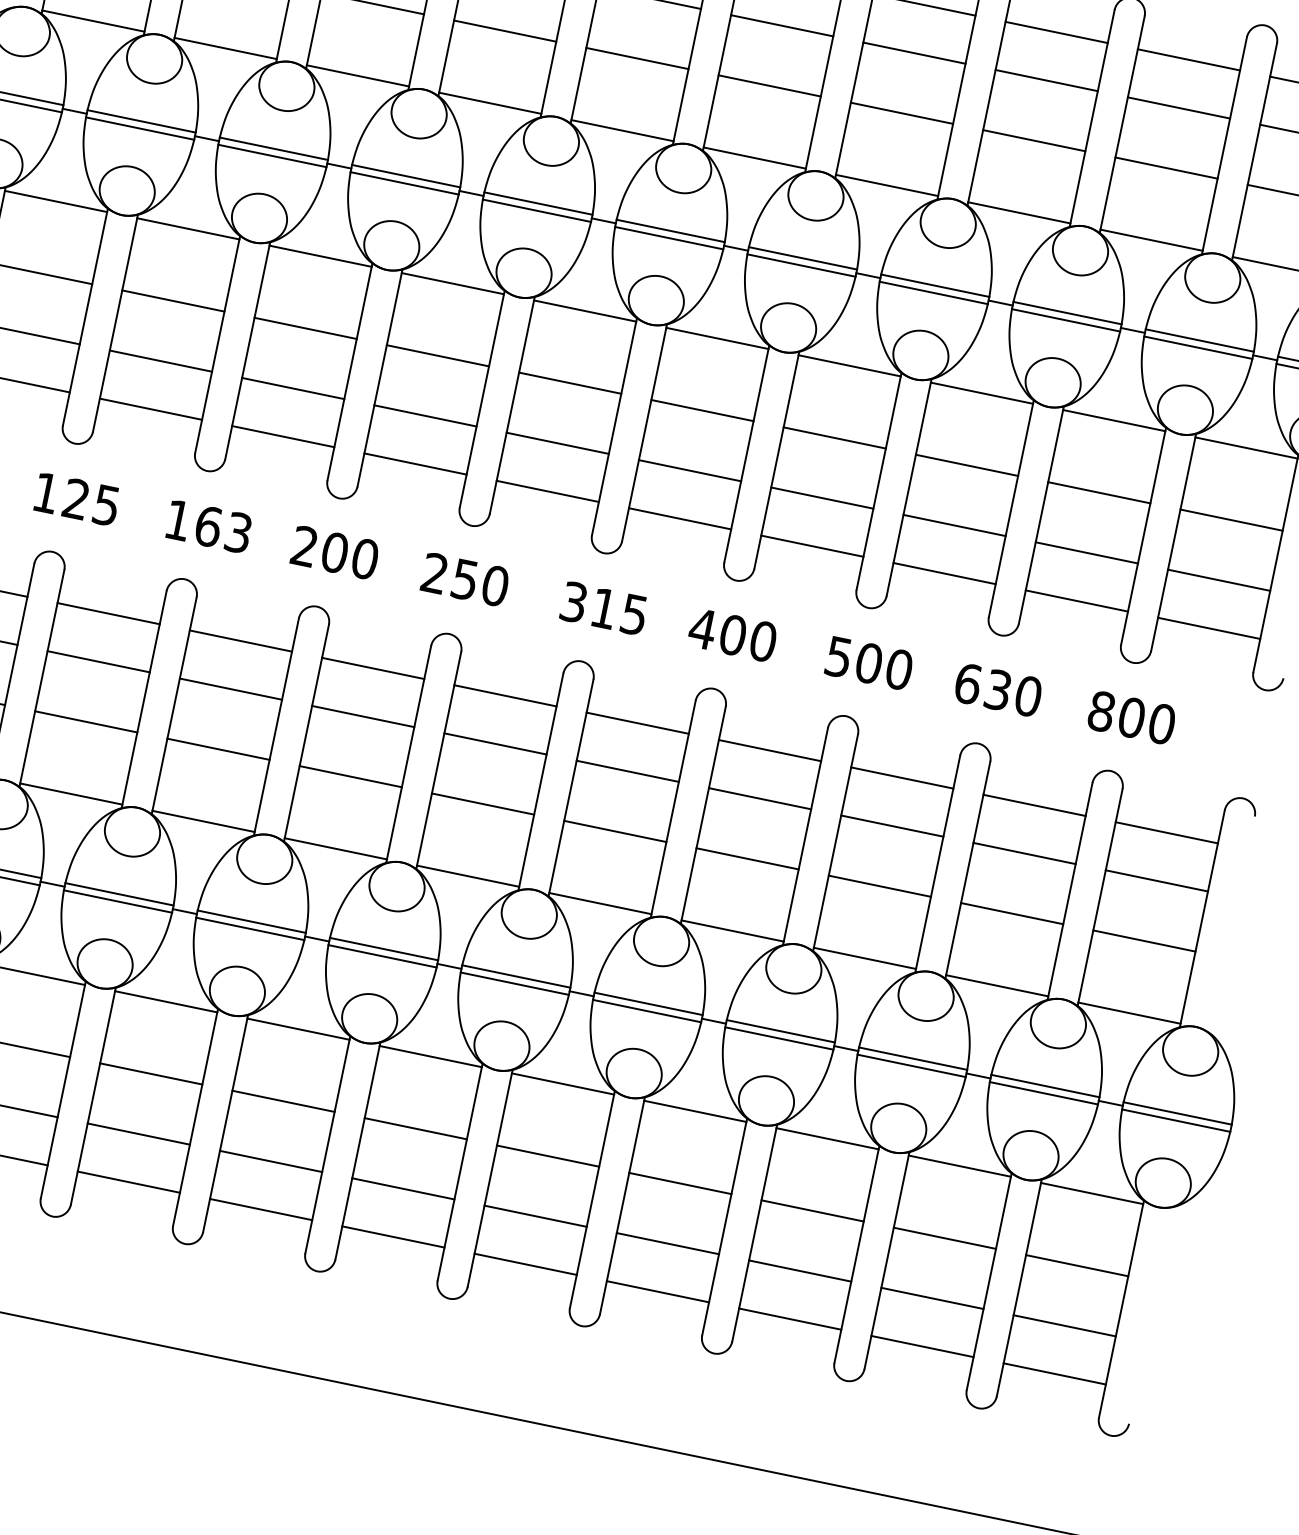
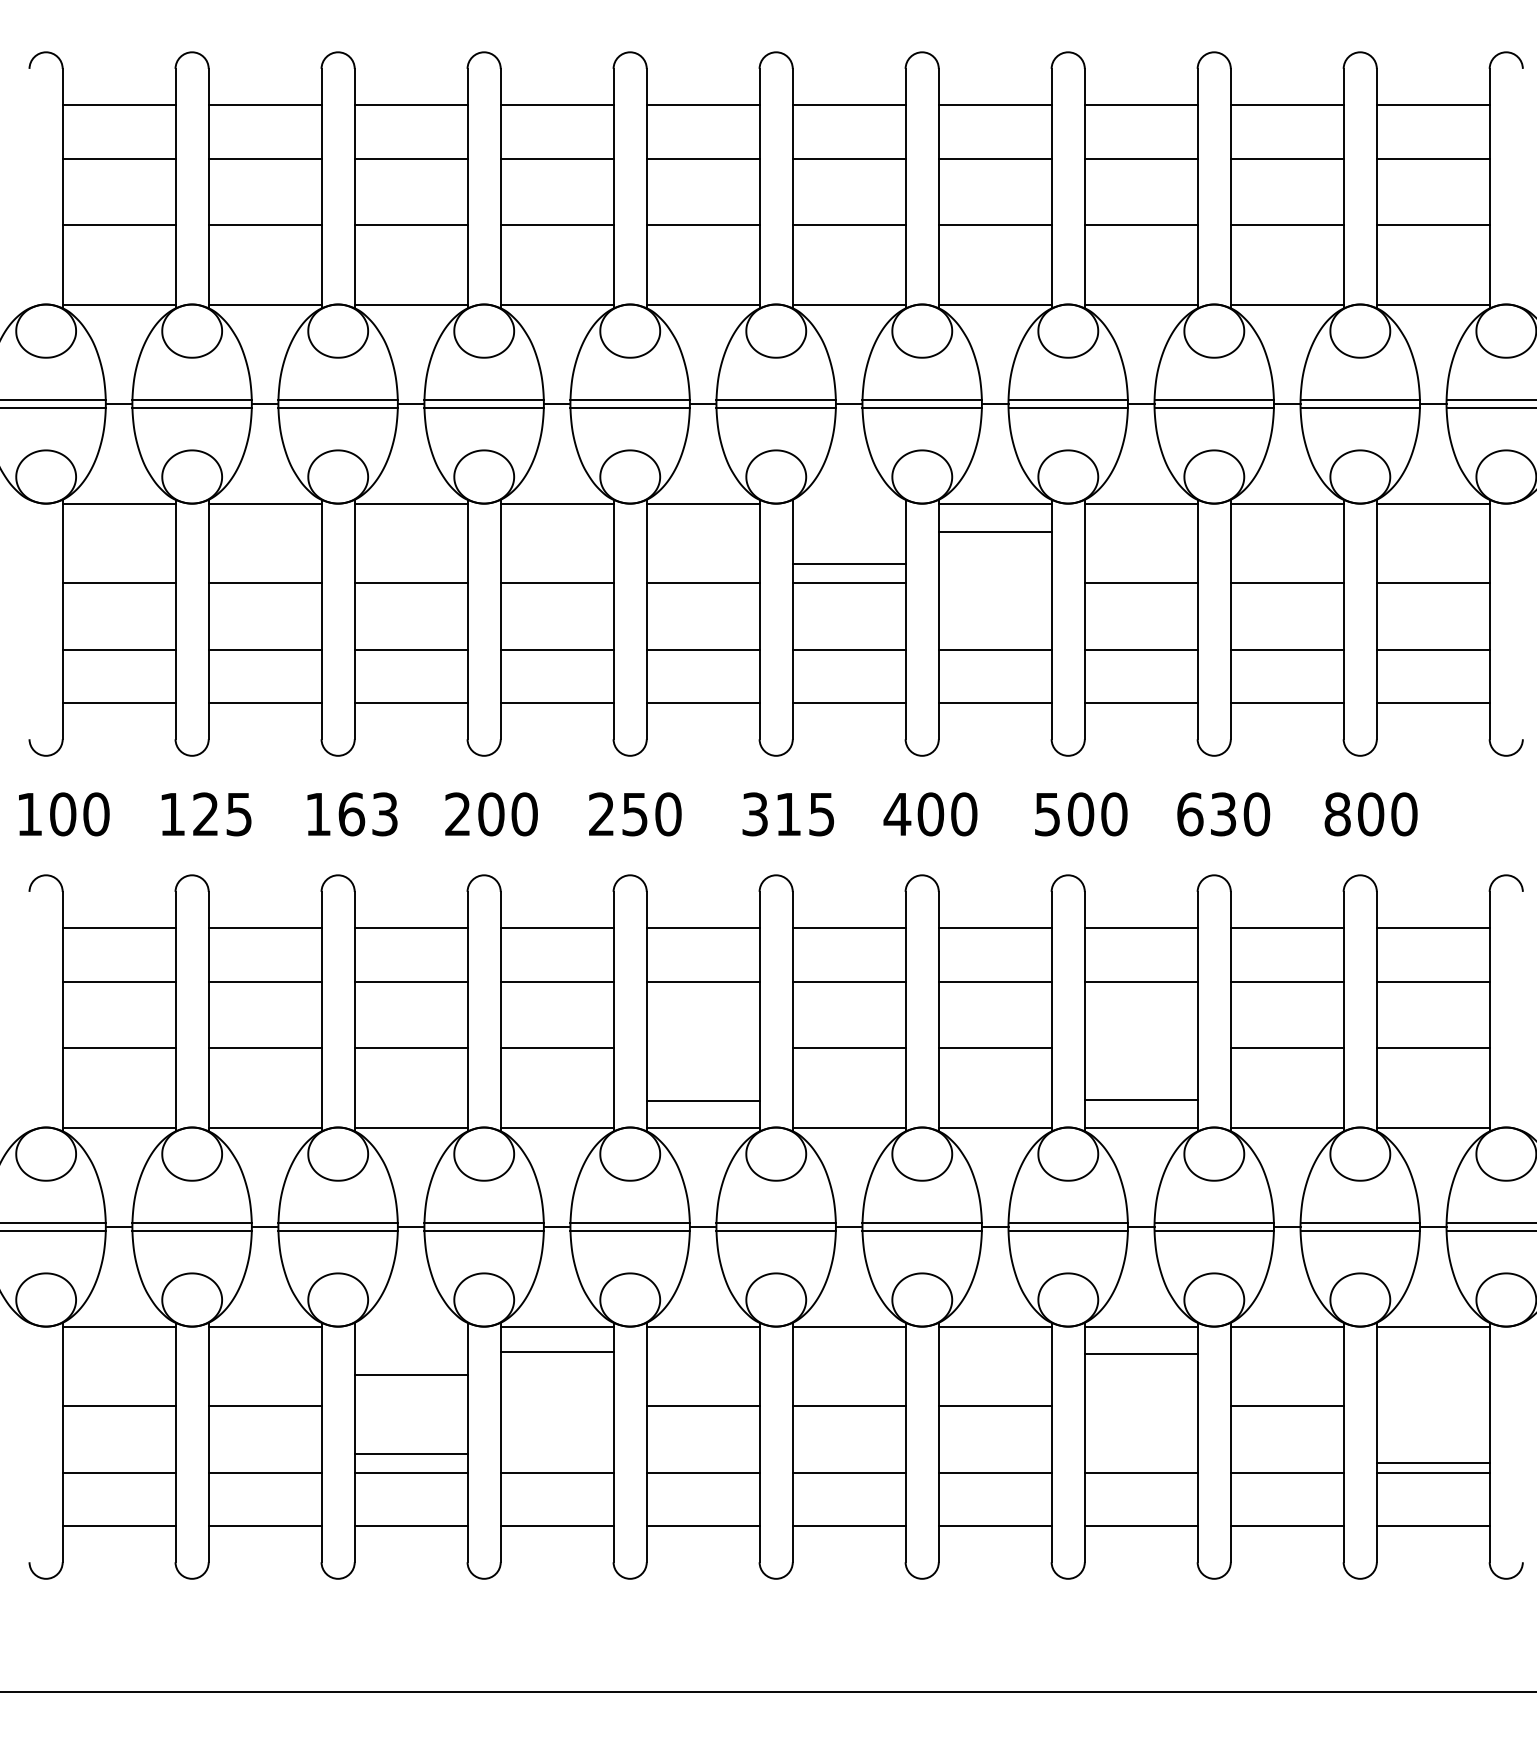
line: (716, 338) -> (848, 563), moved
line: (834, 438) -> (994, 532), moved
line: (482, 803) -> (702, 1100), moved
line: (879, 885) -> (1140, 1099), moved
line: (165, 1001) -> (410, 1374), moved
line: (150, 1074) -> (410, 1454), moved
line: (282, 1101) -> (556, 1352), moved
line: (811, 1210) -> (1140, 1354), moved
line: (1076, 1265) -> (1432, 1463), moved

